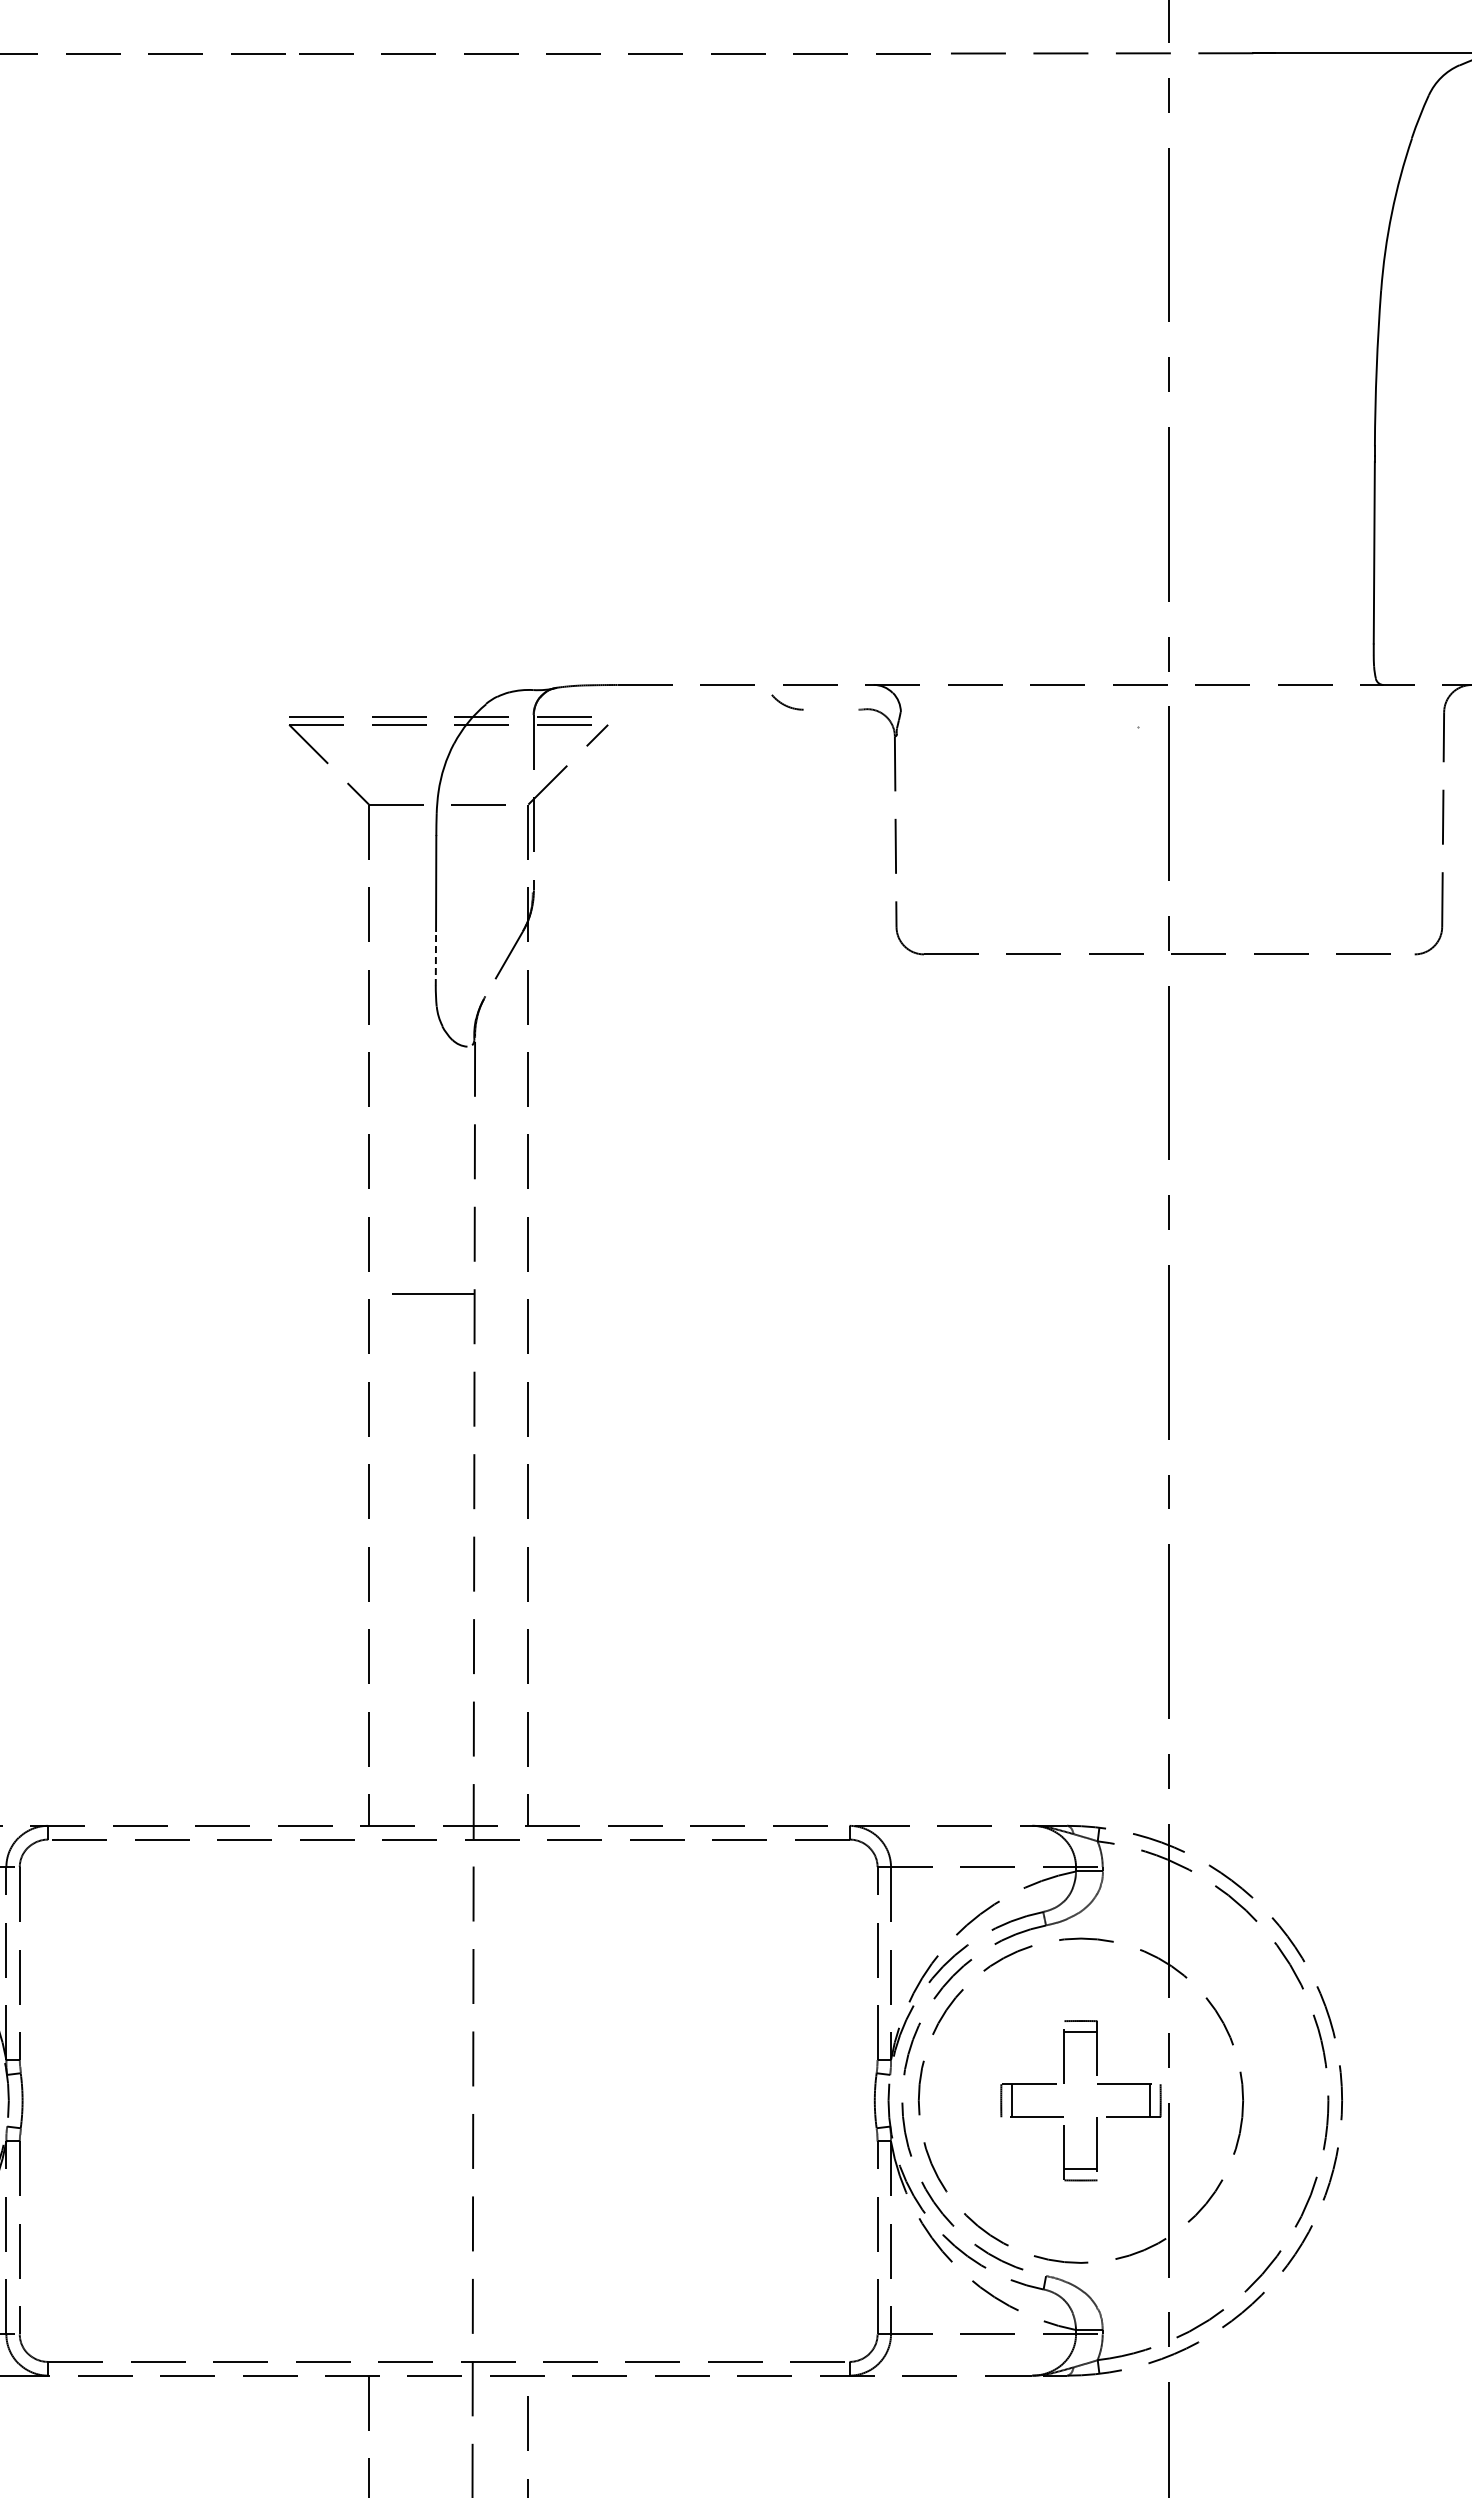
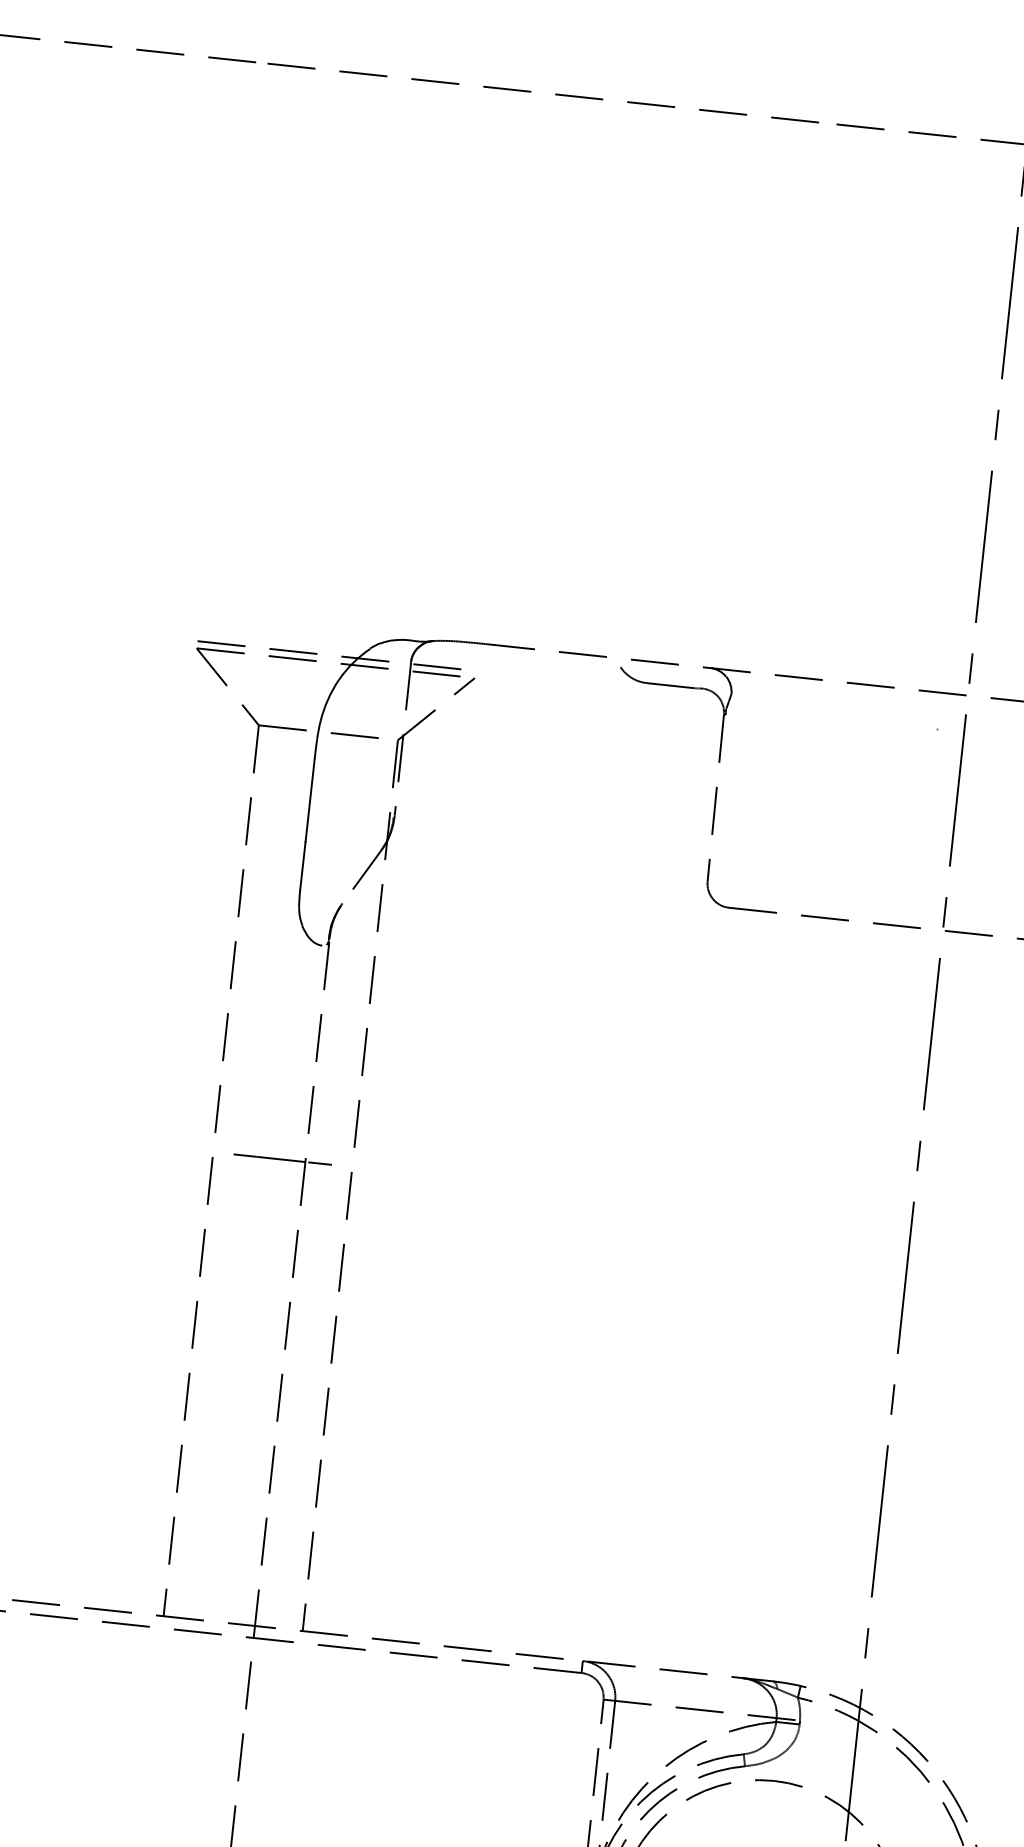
line: (830, 709) -> (670, 685), added
line: (435, 958) -> (302, 865), dashed -> solid
line: (491, 1293) -> (320, 1163), added

